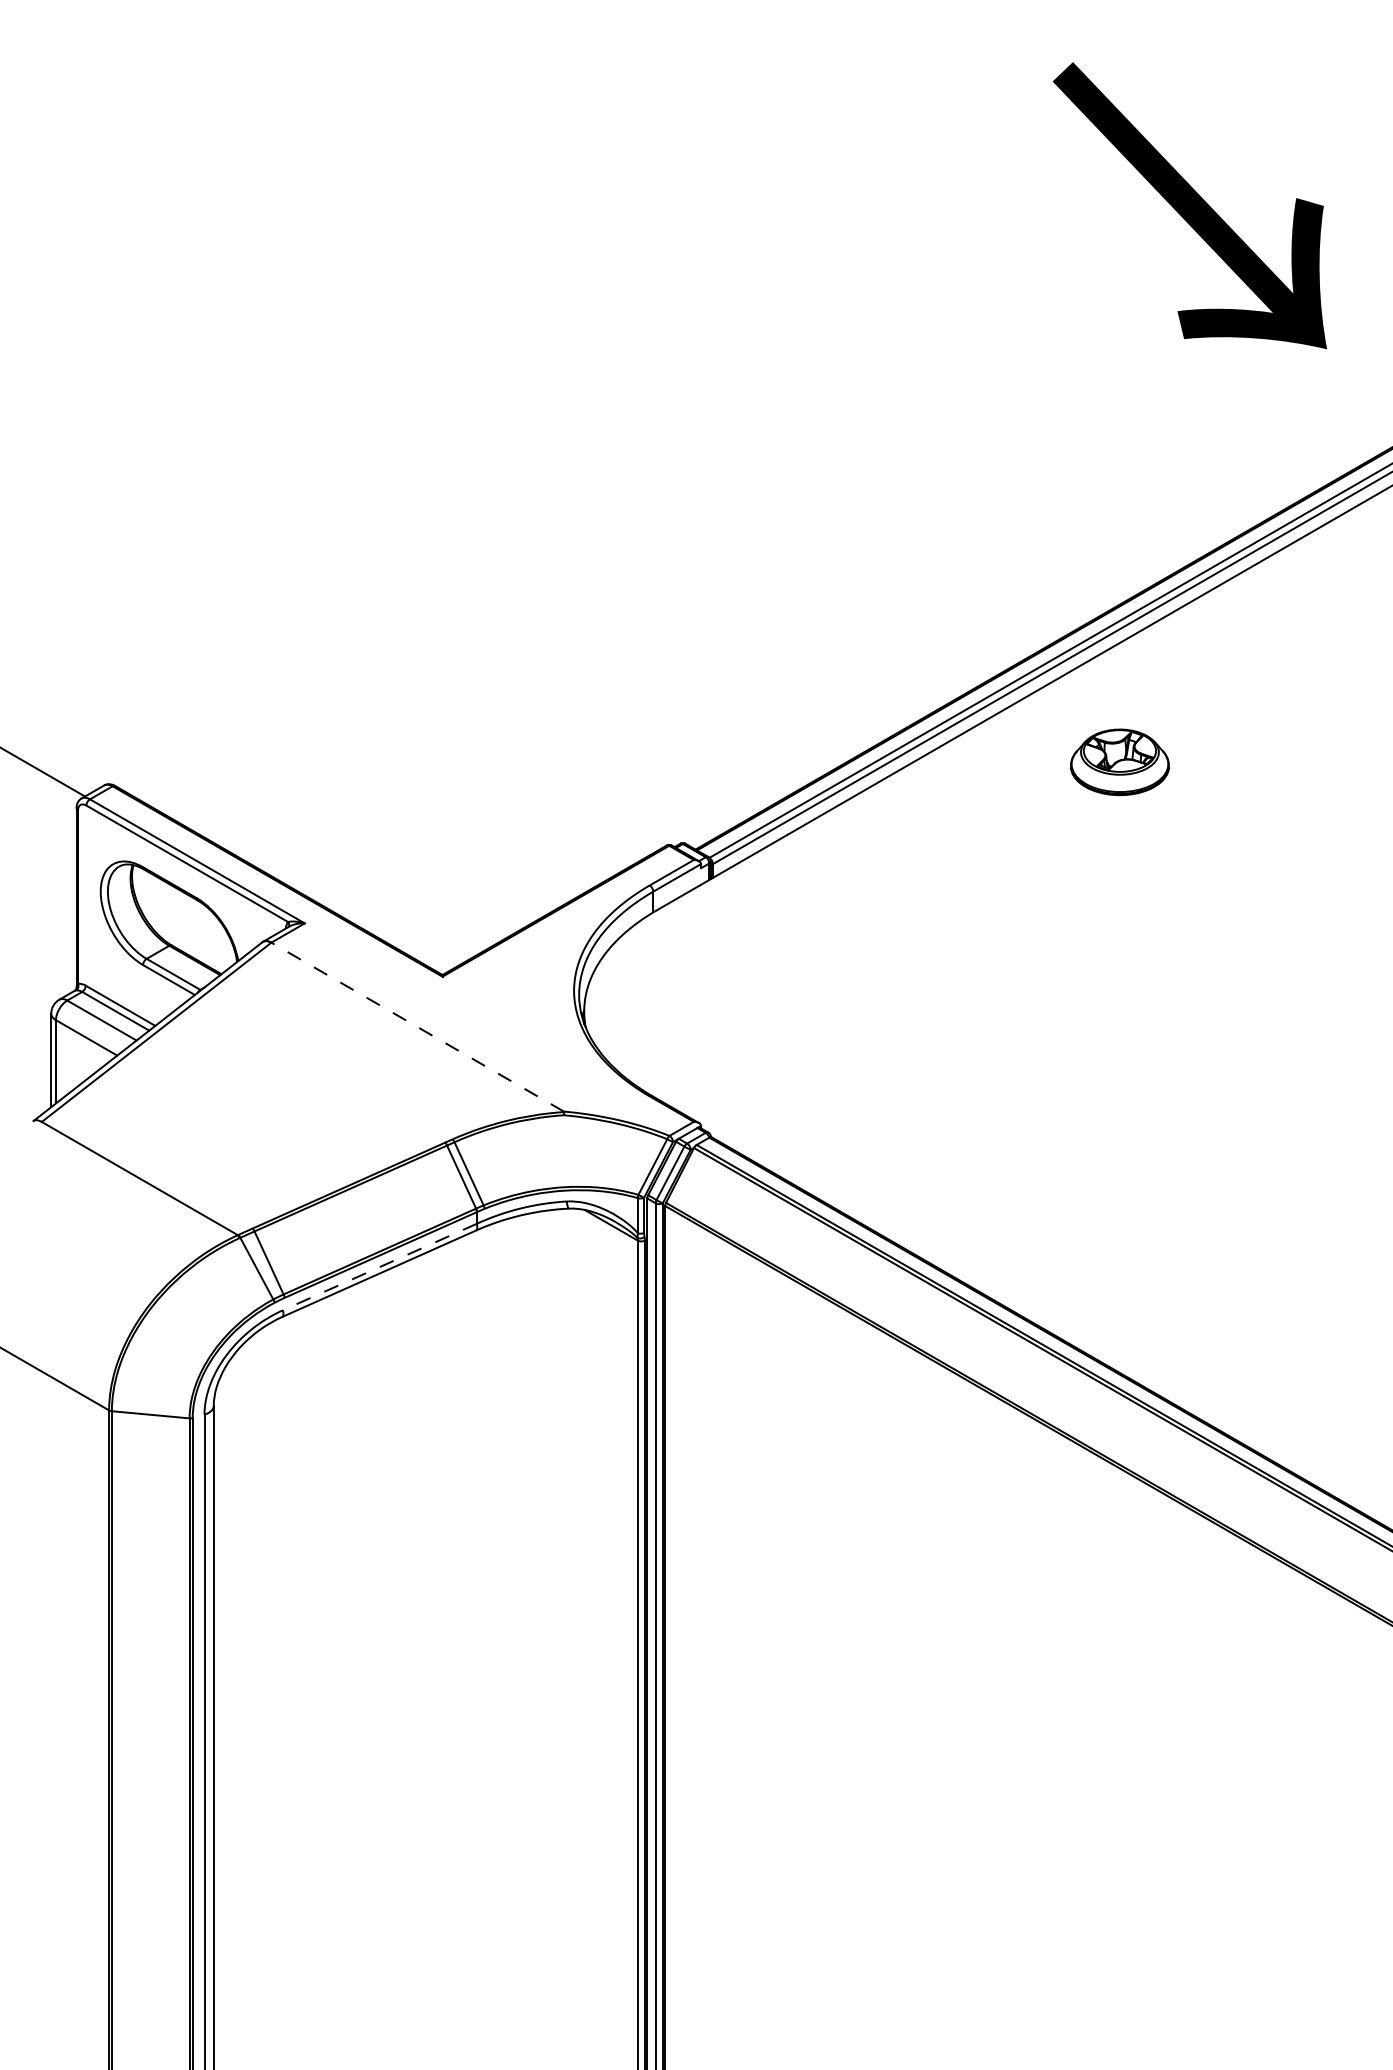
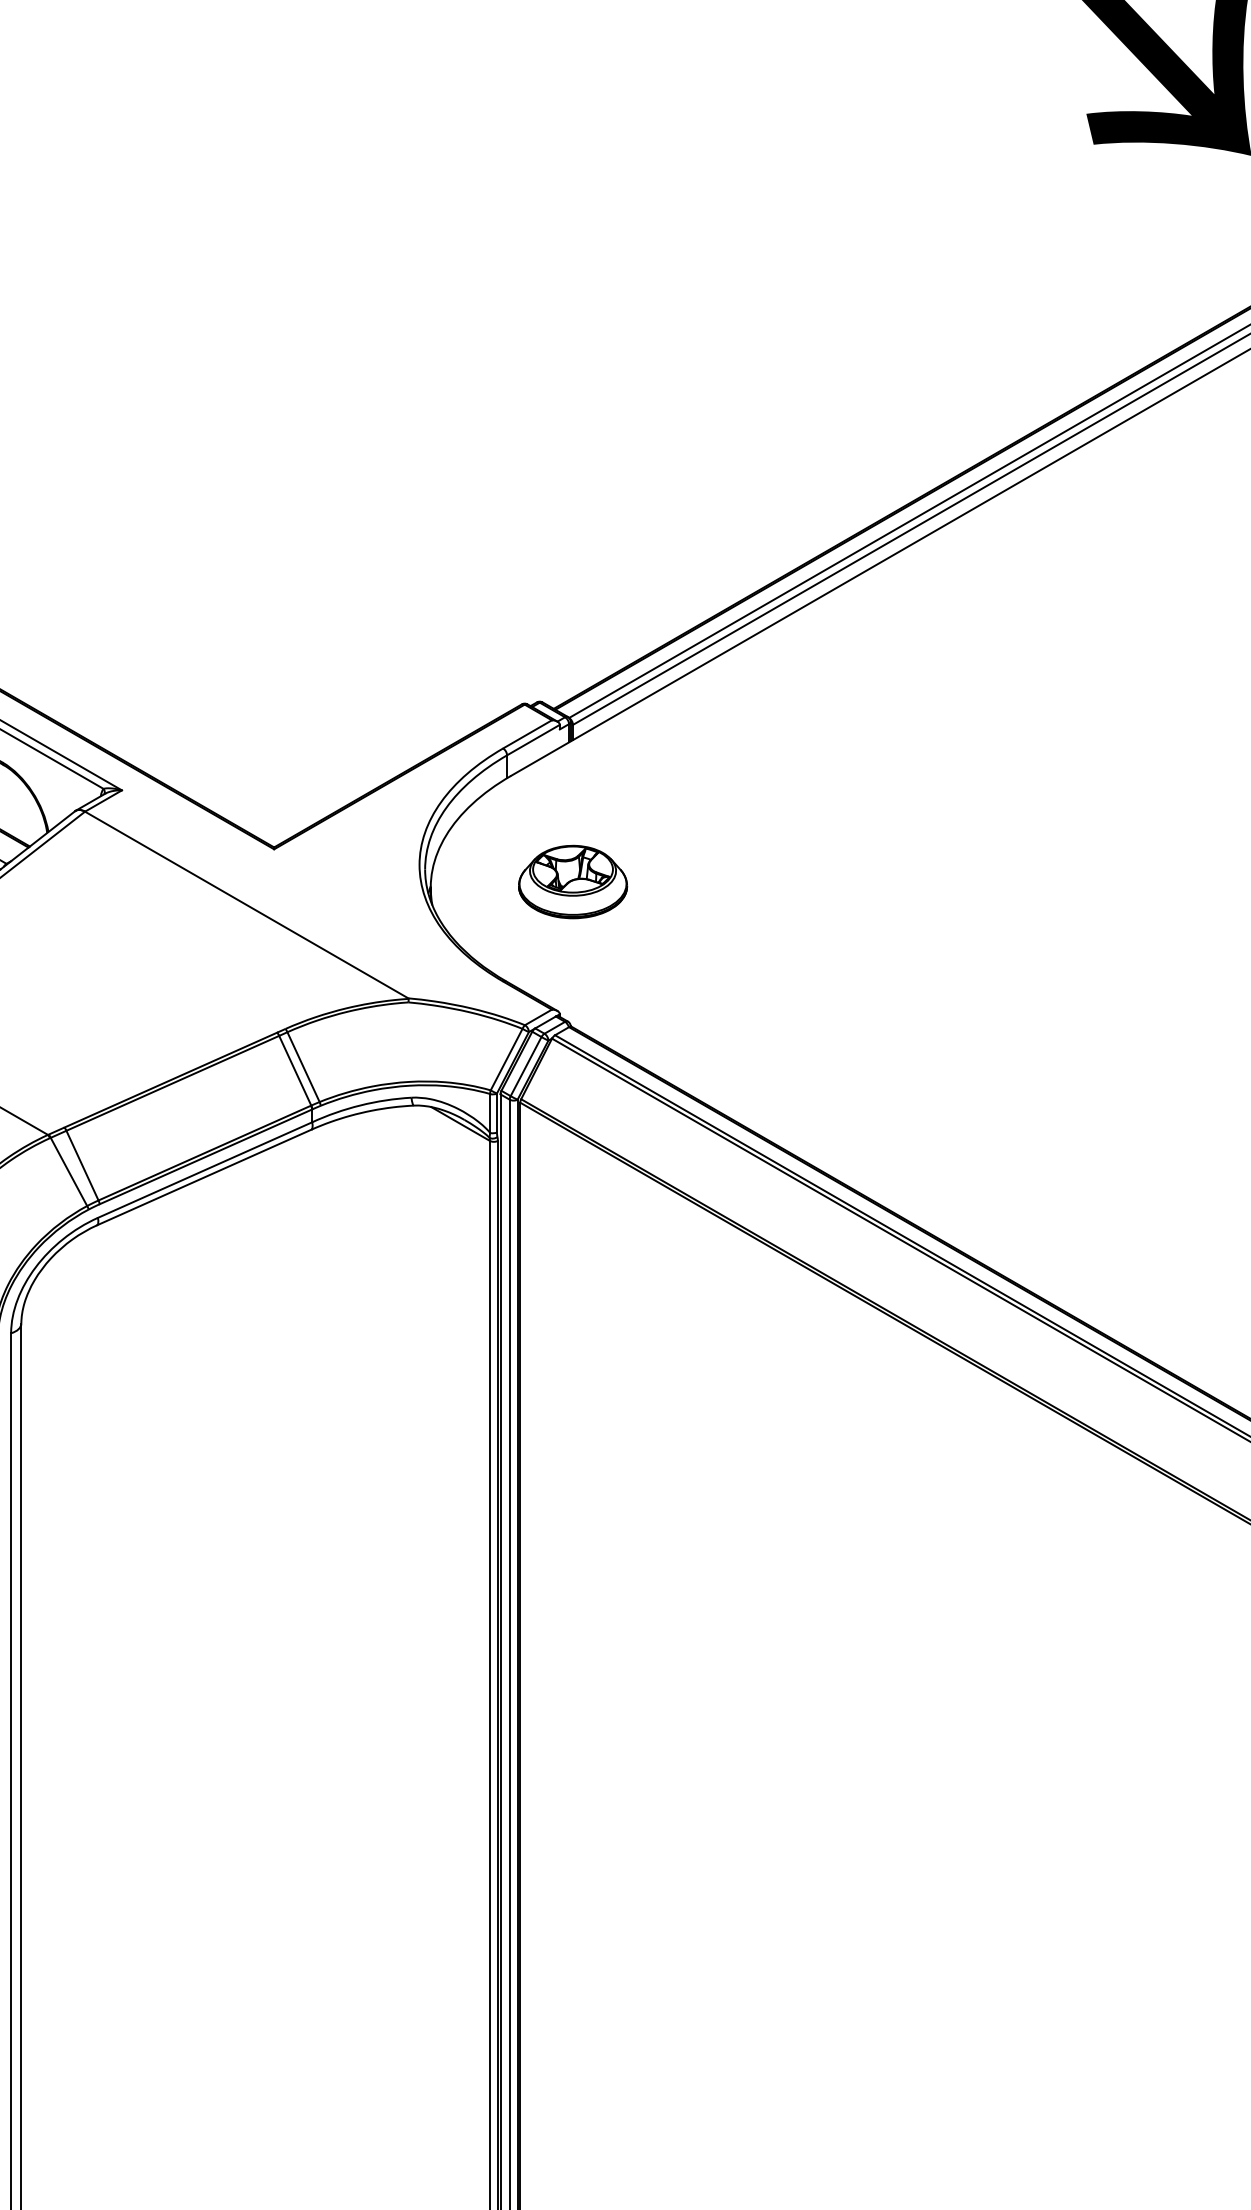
part: (1119, 762) -> (572, 882), moved
line: (417, 1027) -> (246, 905), dashed -> solid
line: (379, 1267) -> (204, 1170), dashed -> solid

